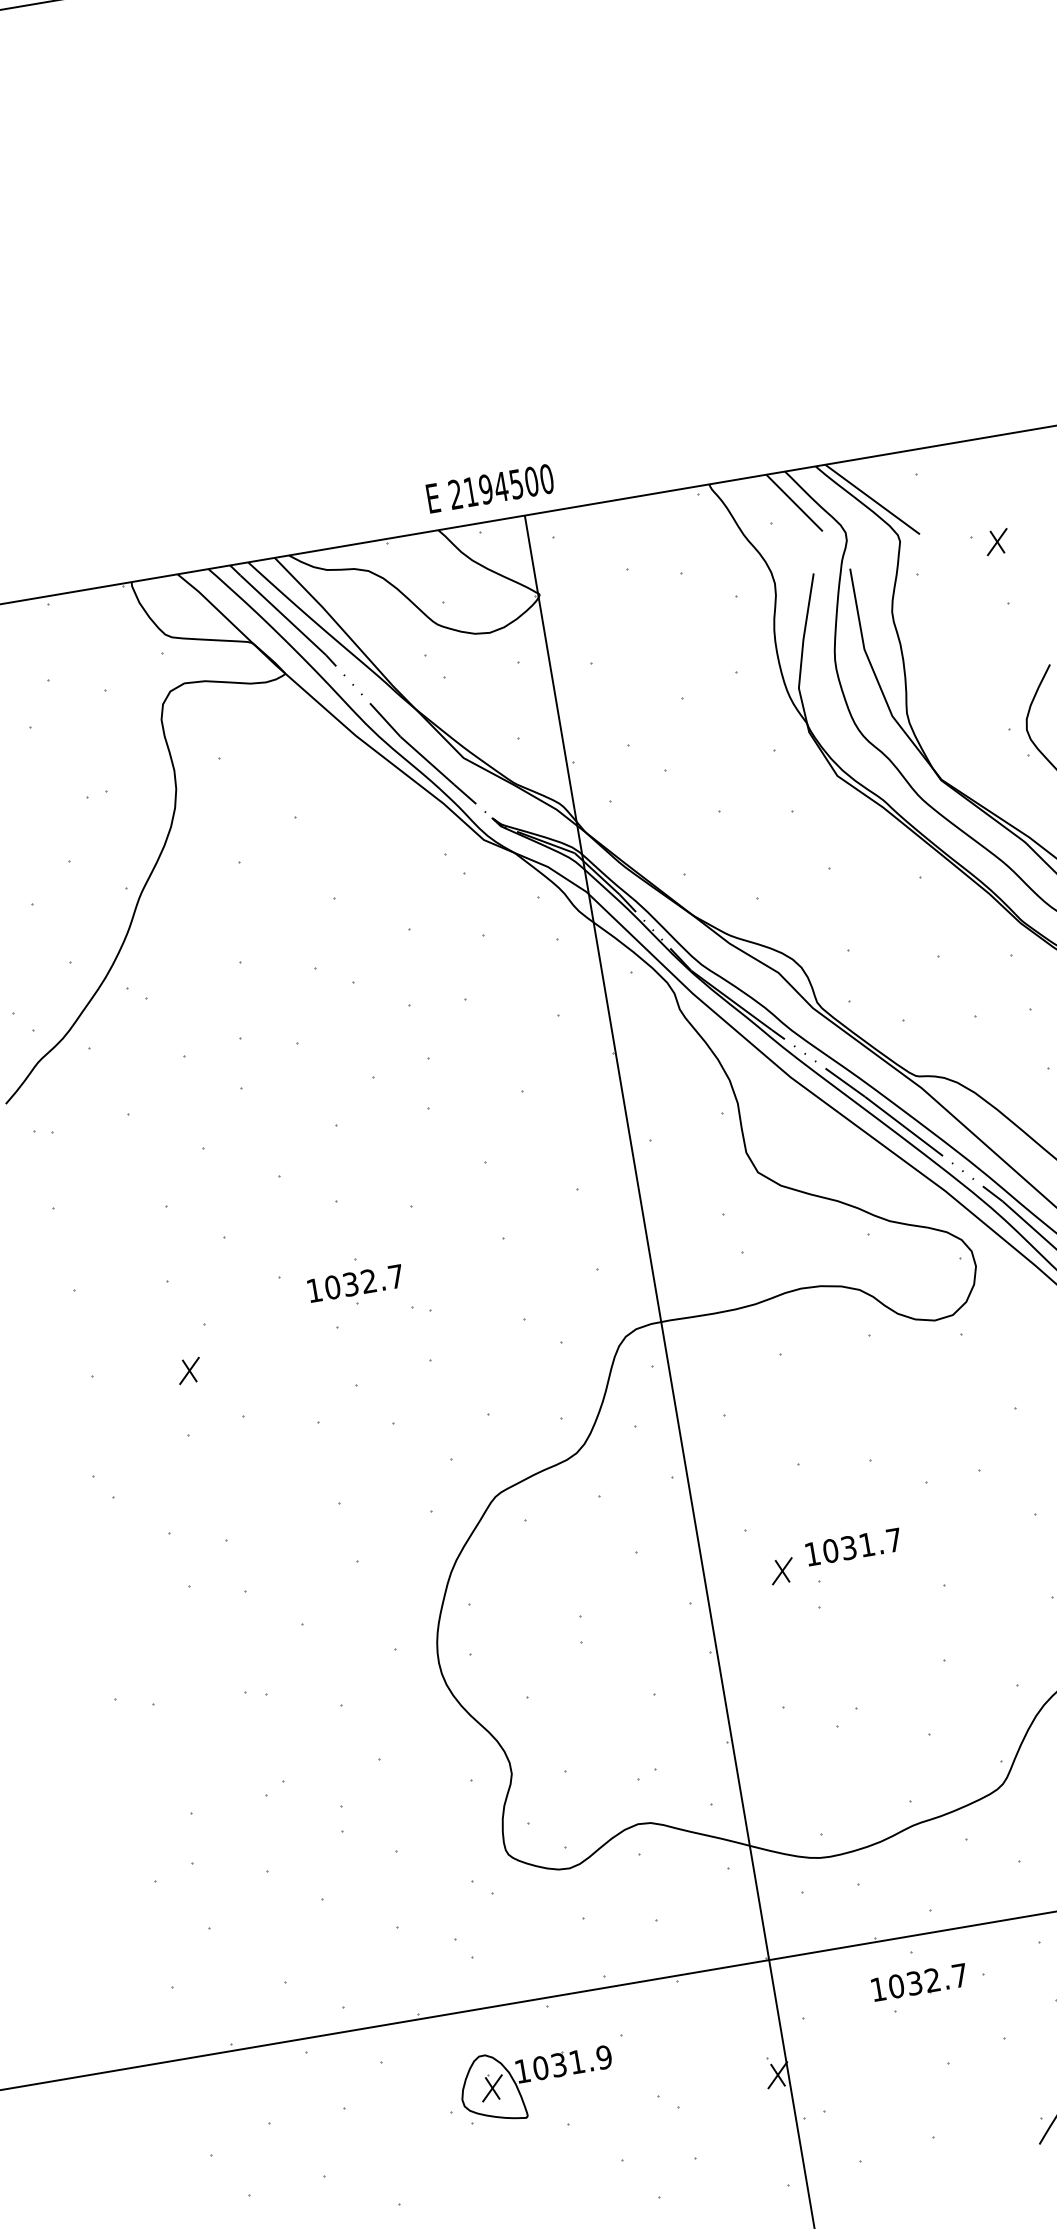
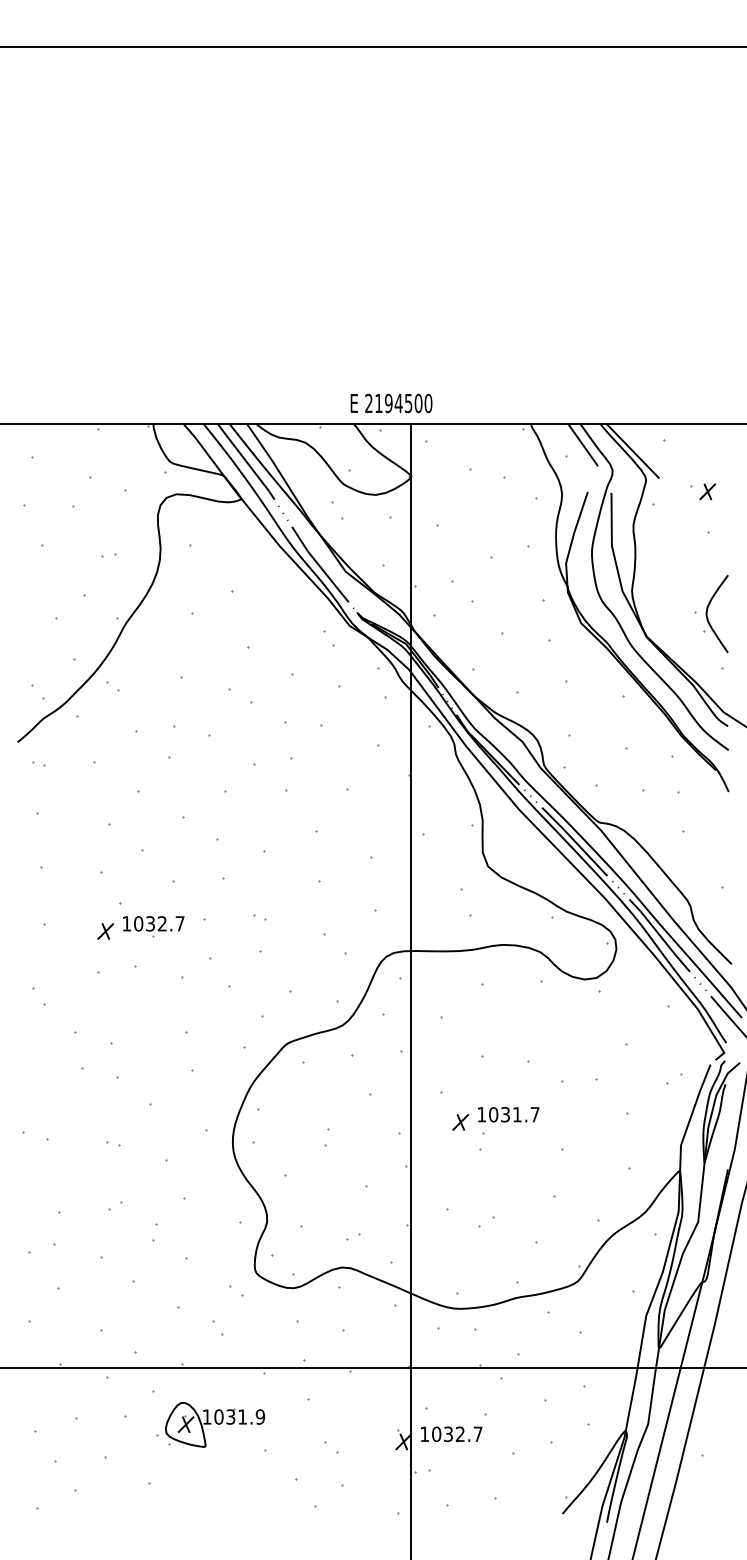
part: (356, 1287) -> (153, 926), moved
part: (919, 1982) -> (451, 1434), moved
part: (529, 2081) -> (210, 1424), moved

